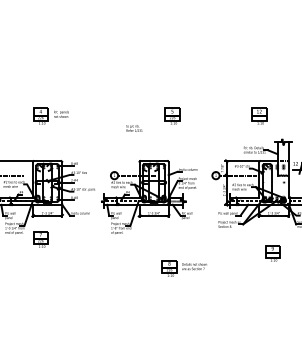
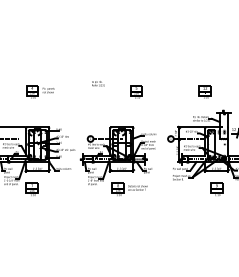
text: (134, 128) -> (98, 83), moved
part: (272, 252) -> (216, 188), moved
part: (183, 267) -> (129, 188), moved

